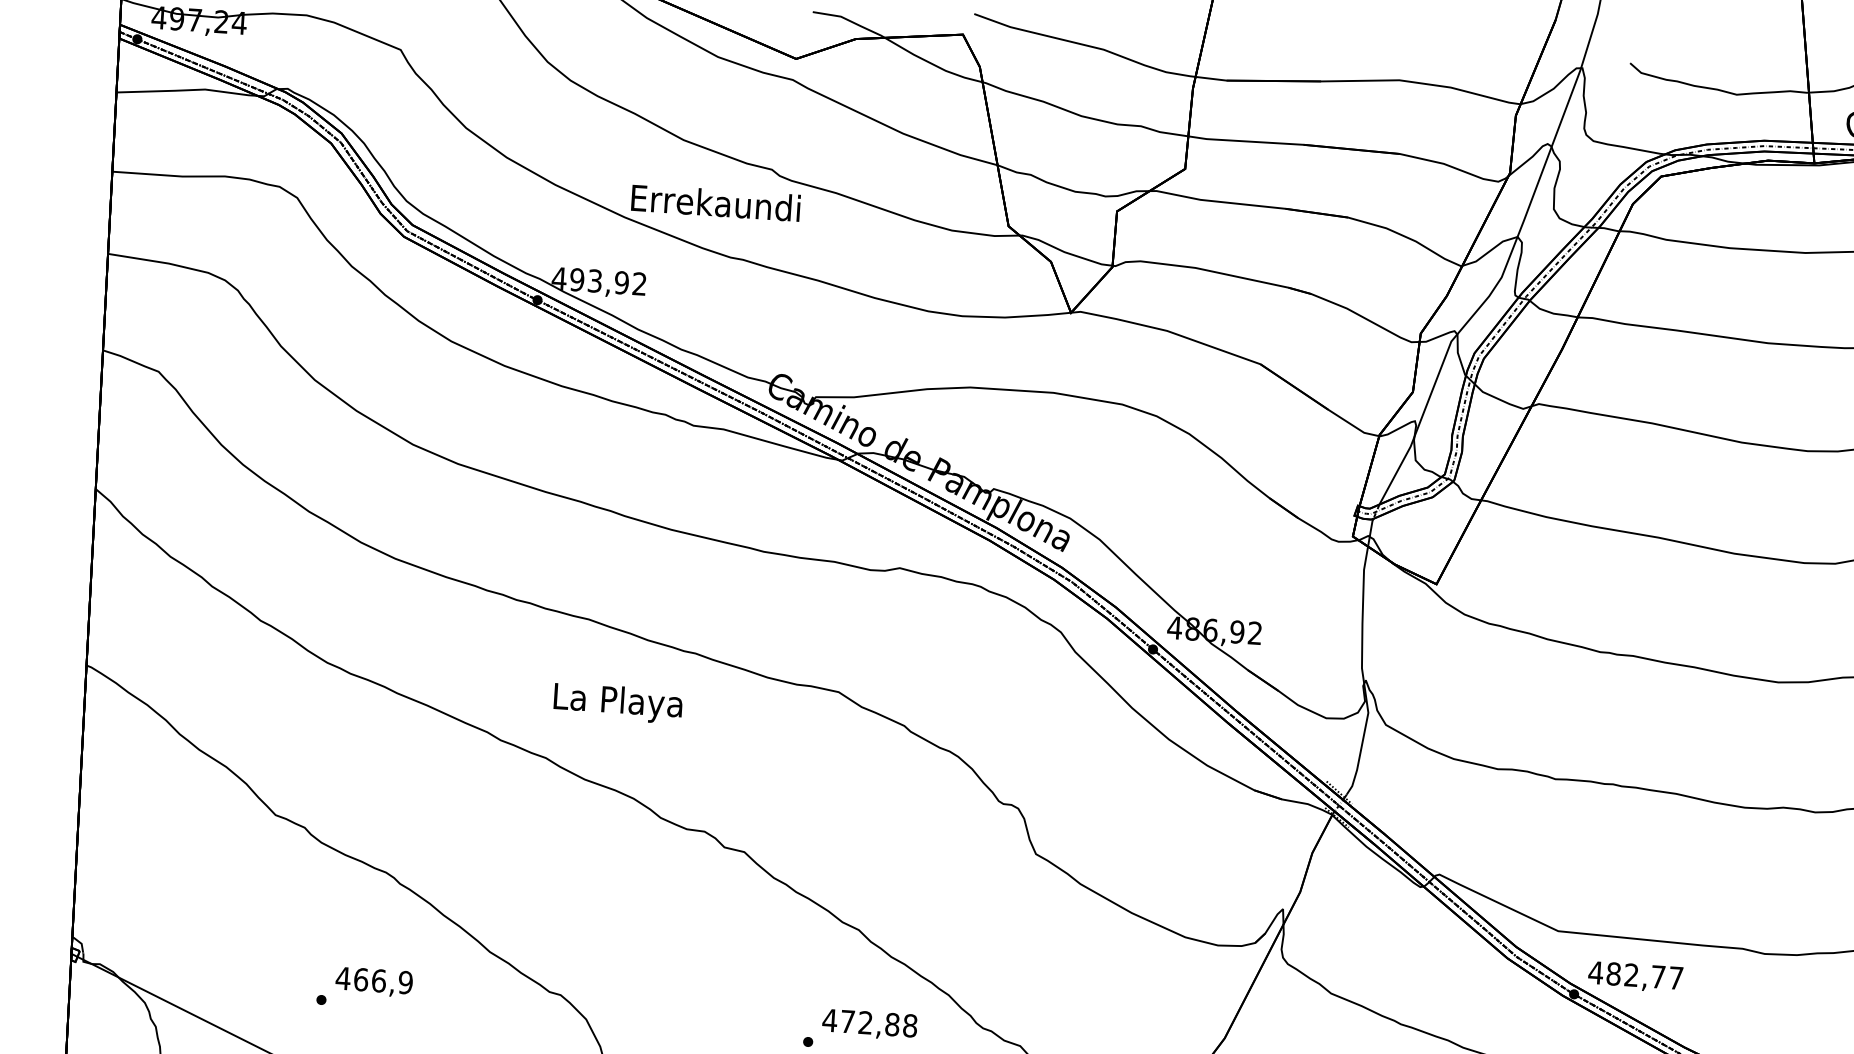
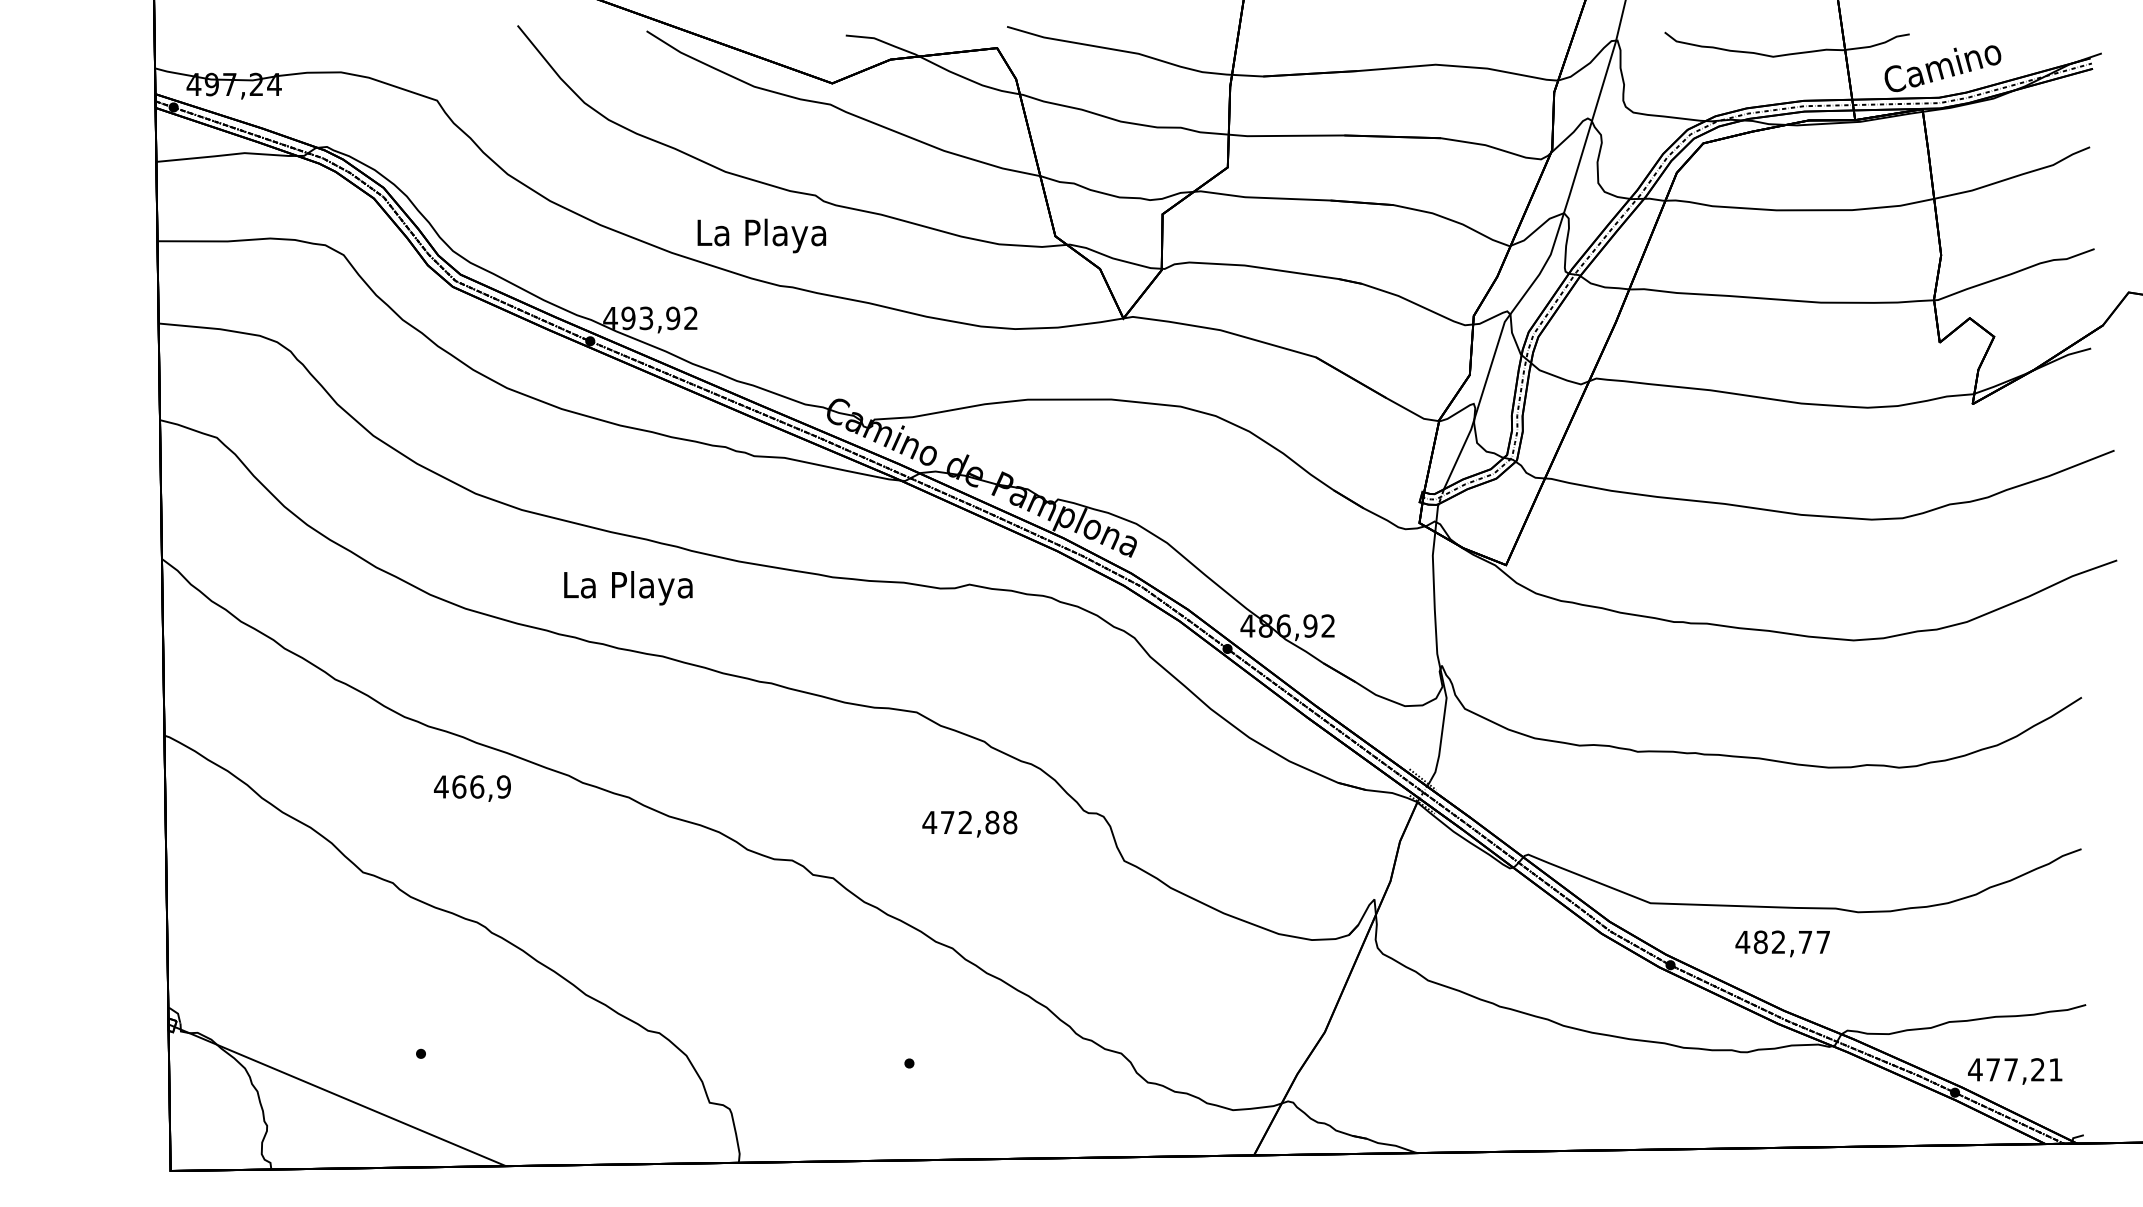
text: (715, 206) -> (761, 235), Errekaundi -> La Playa
text: (618, 703) -> (628, 588), moved
text: (1635, 976) -> (1782, 943), moved
text: (374, 982) -> (472, 788), moved
text: (869, 1024) -> (969, 823), moved

